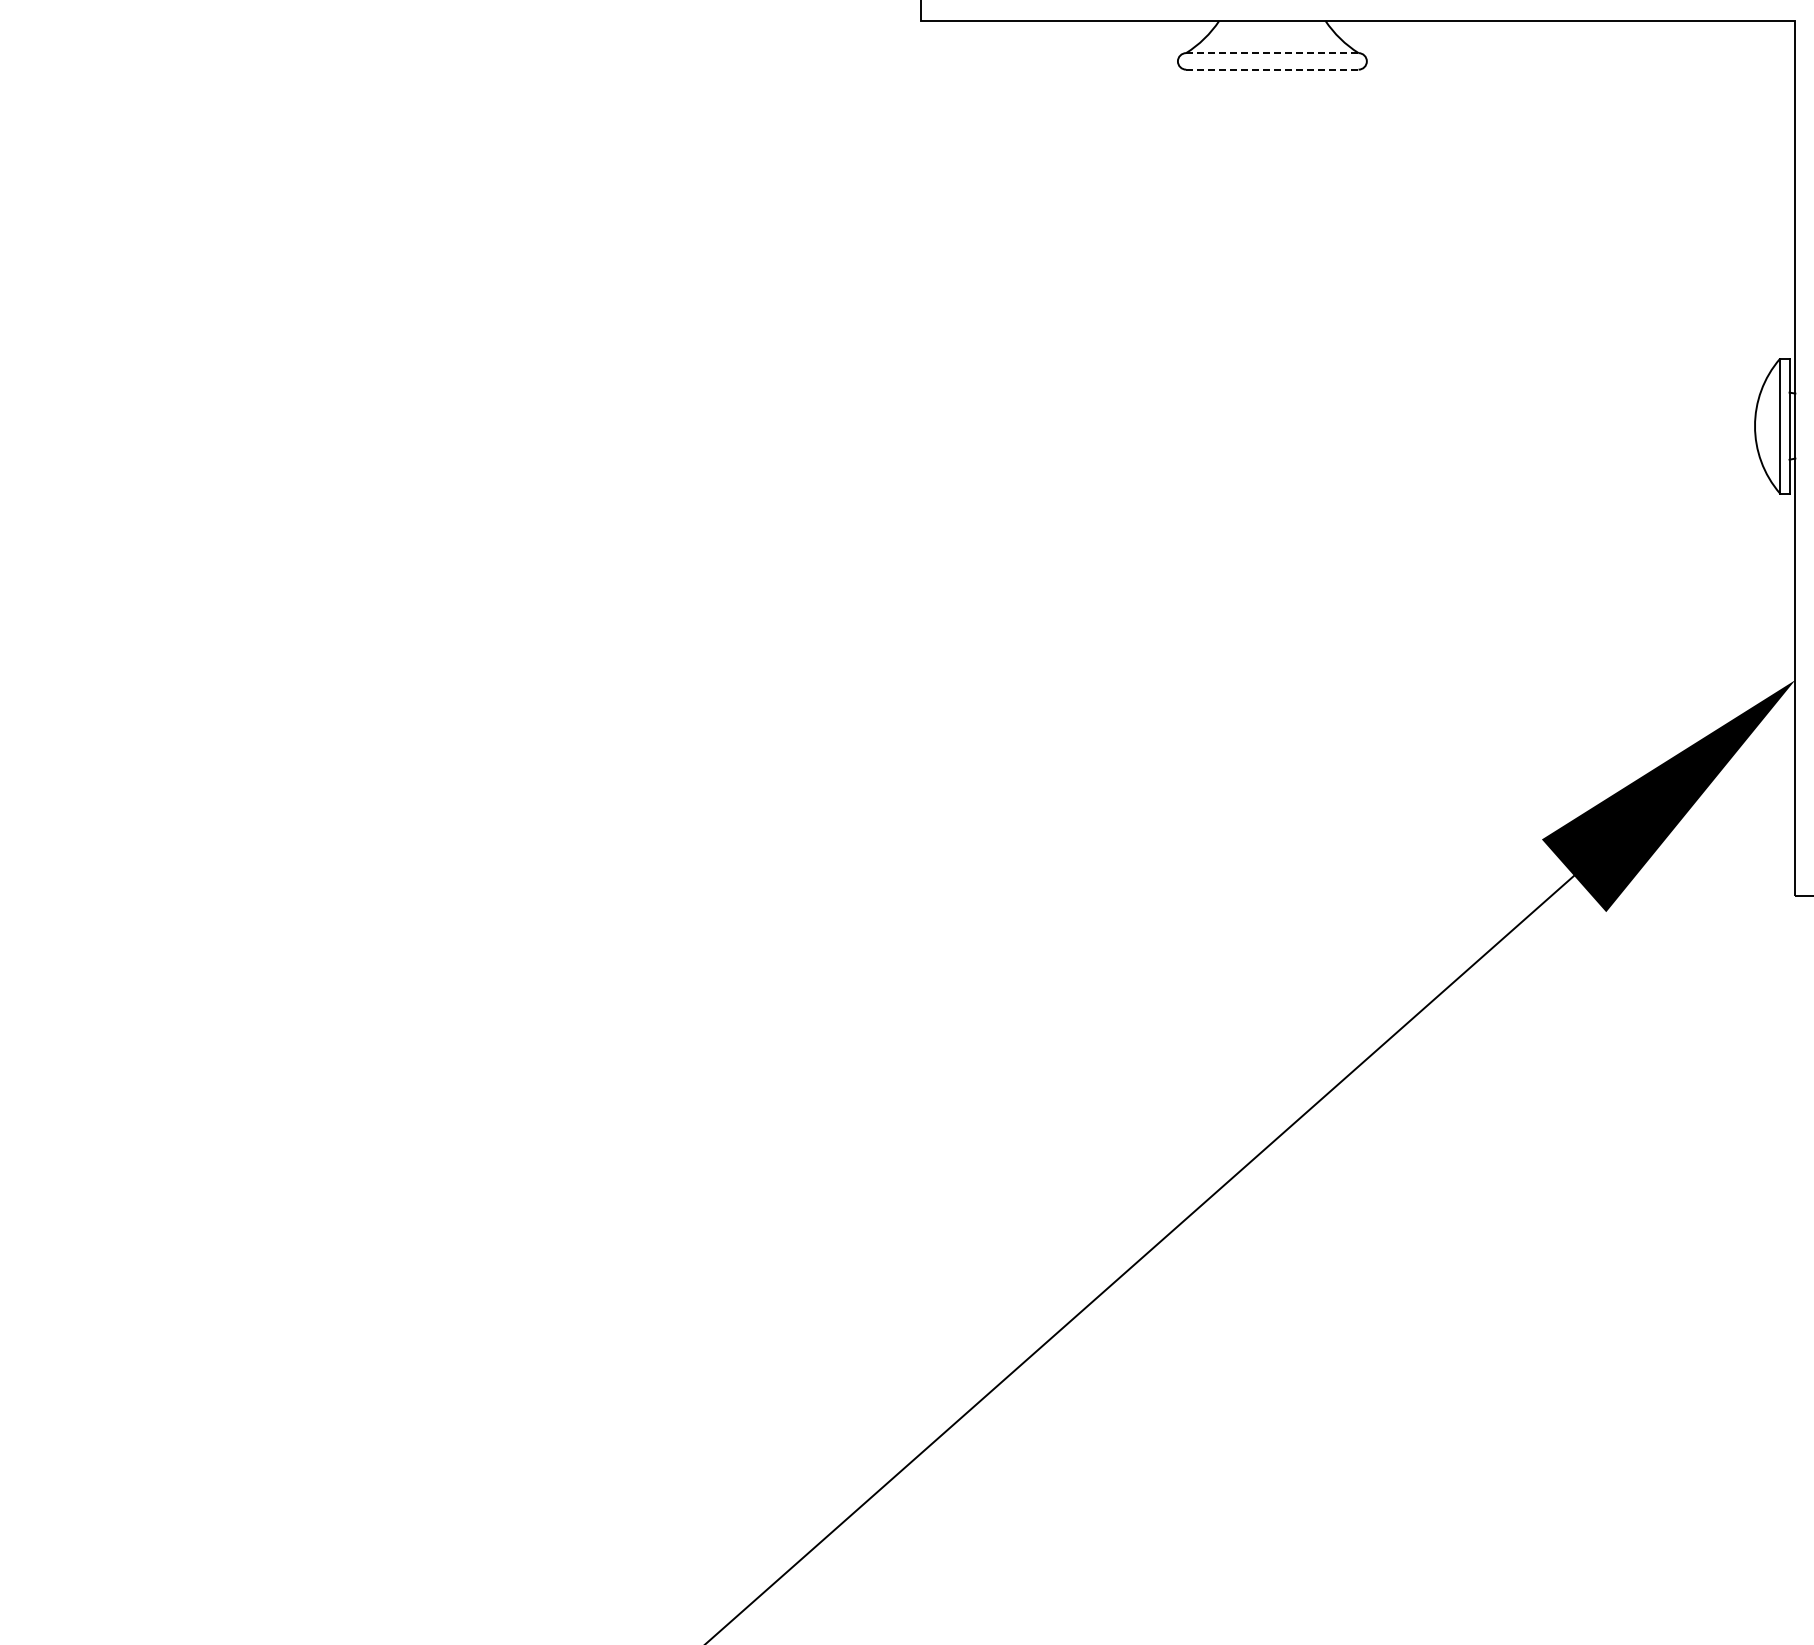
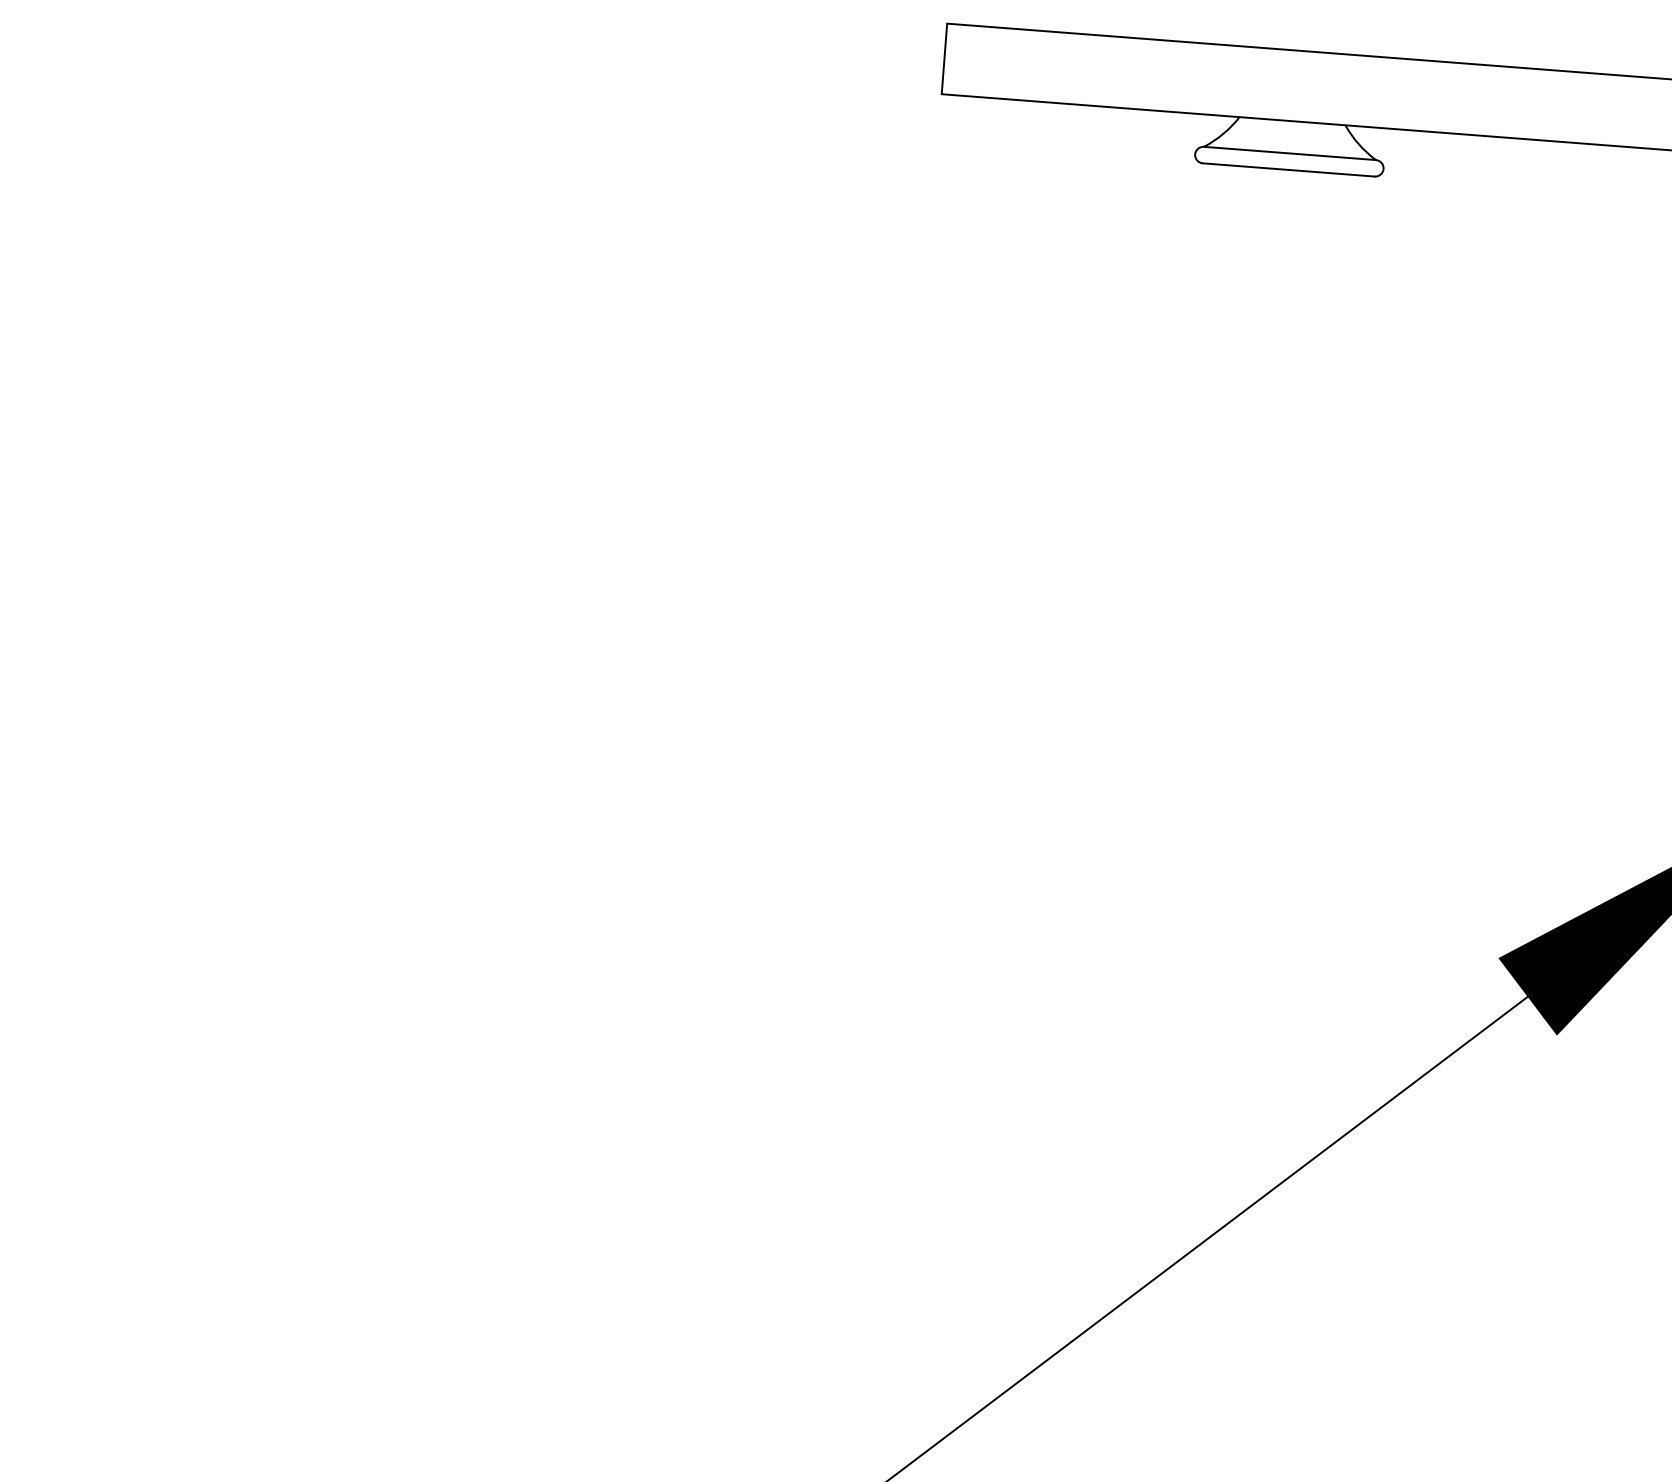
line: (1272, 53) -> (1290, 153), dashed -> solid
line: (1272, 69) -> (1288, 169), dashed -> solid

